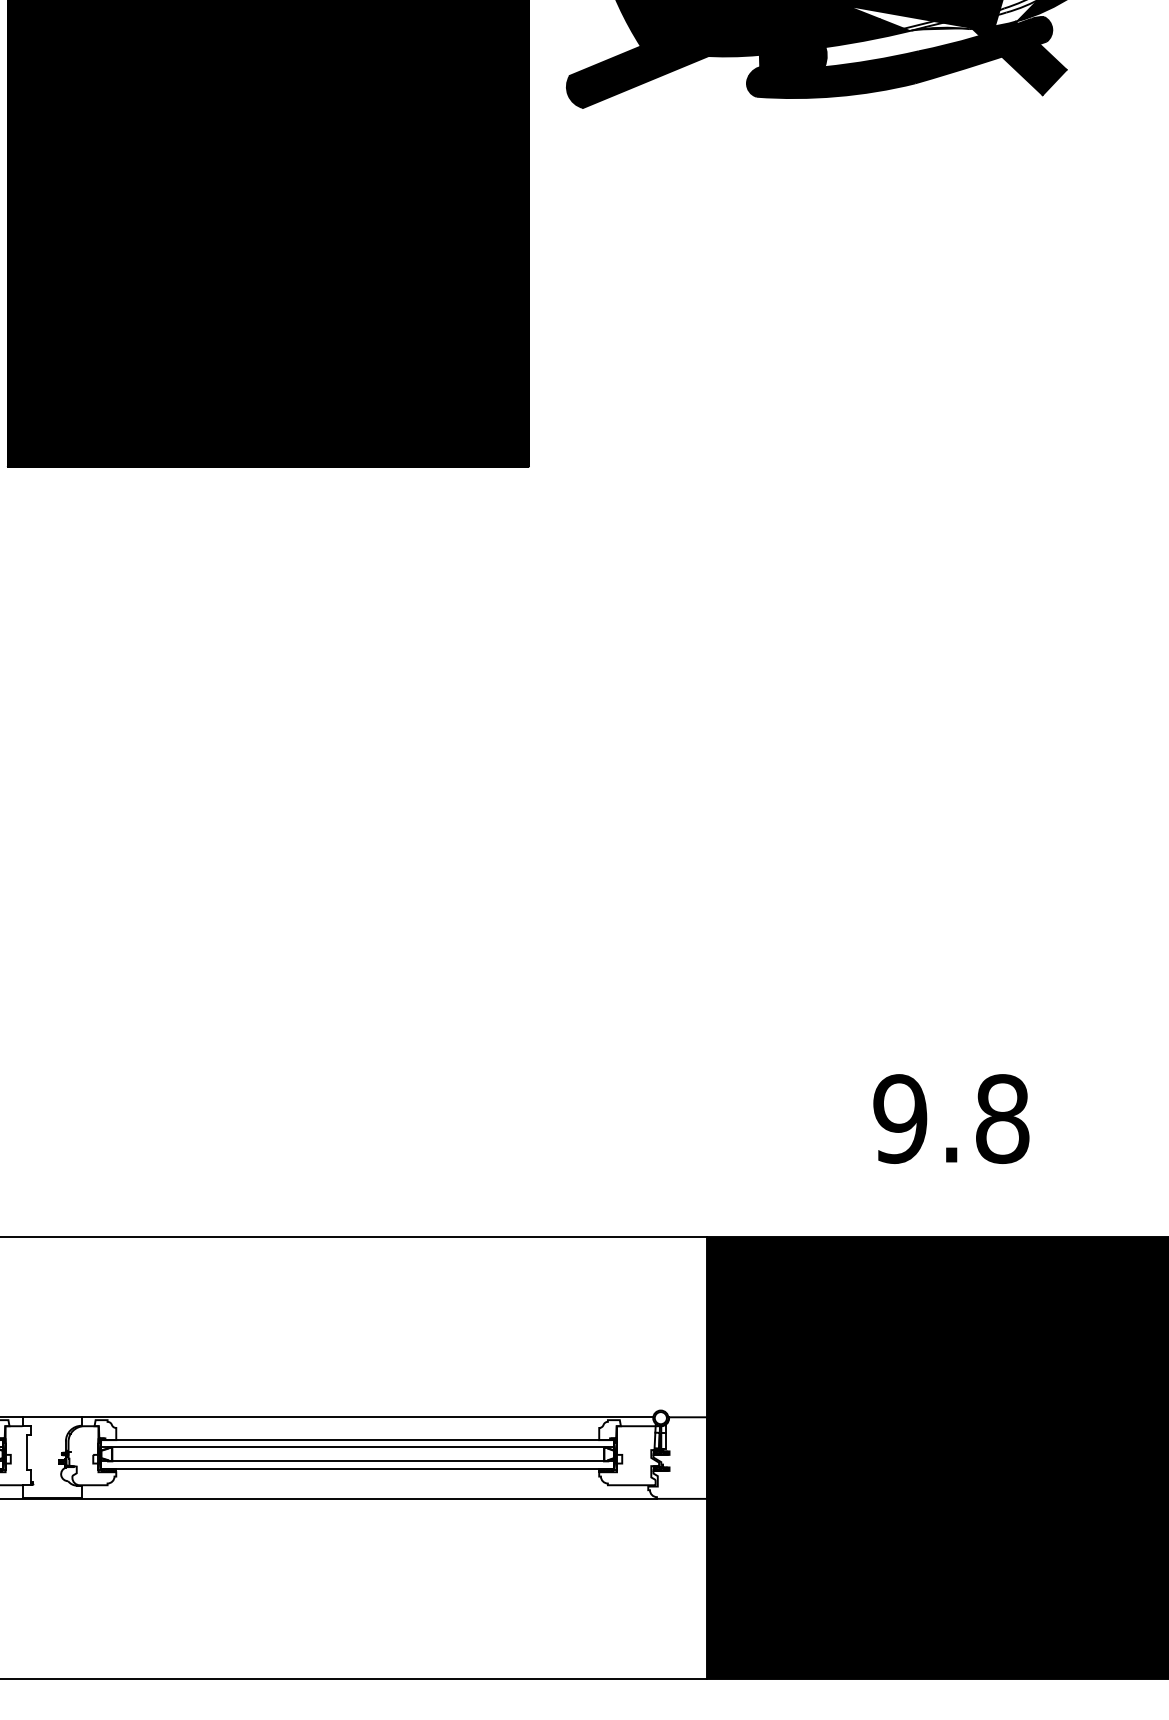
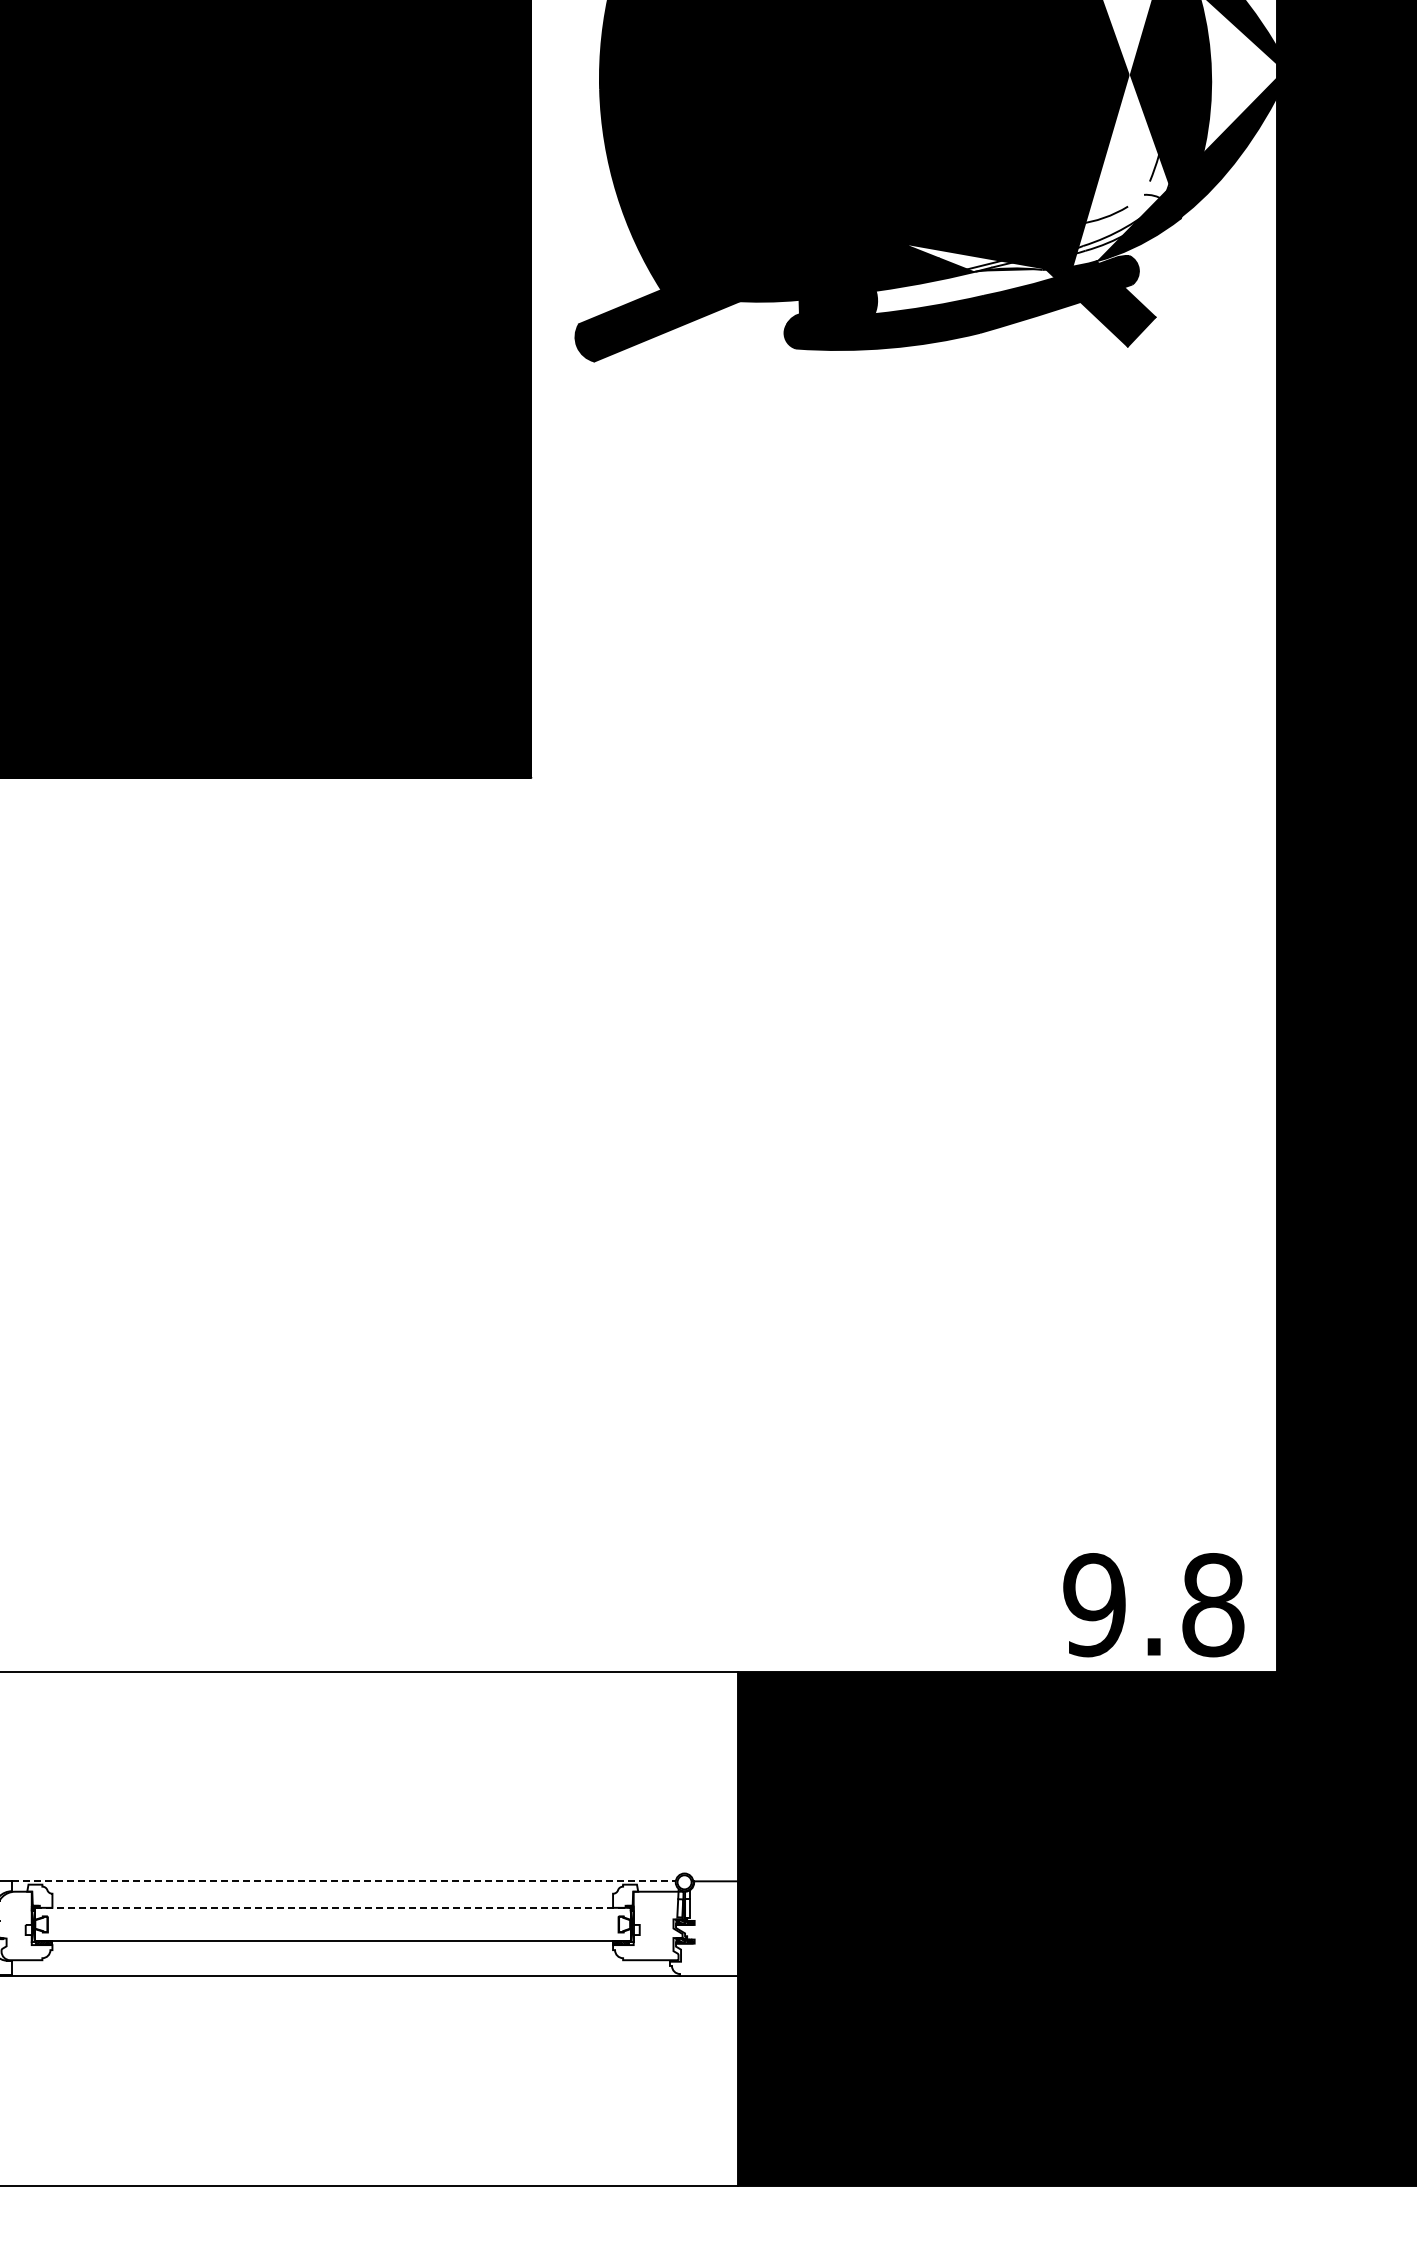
text: (951, 1119) -> (1153, 1605), moved
line: (367, 1417) -> (343, 1881), solid -> dashed
line: (357, 1439) -> (332, 1907), solid -> dashed
line: (357, 1447) -> (332, 1916), removed
line: (357, 1461) -> (332, 1932), removed

